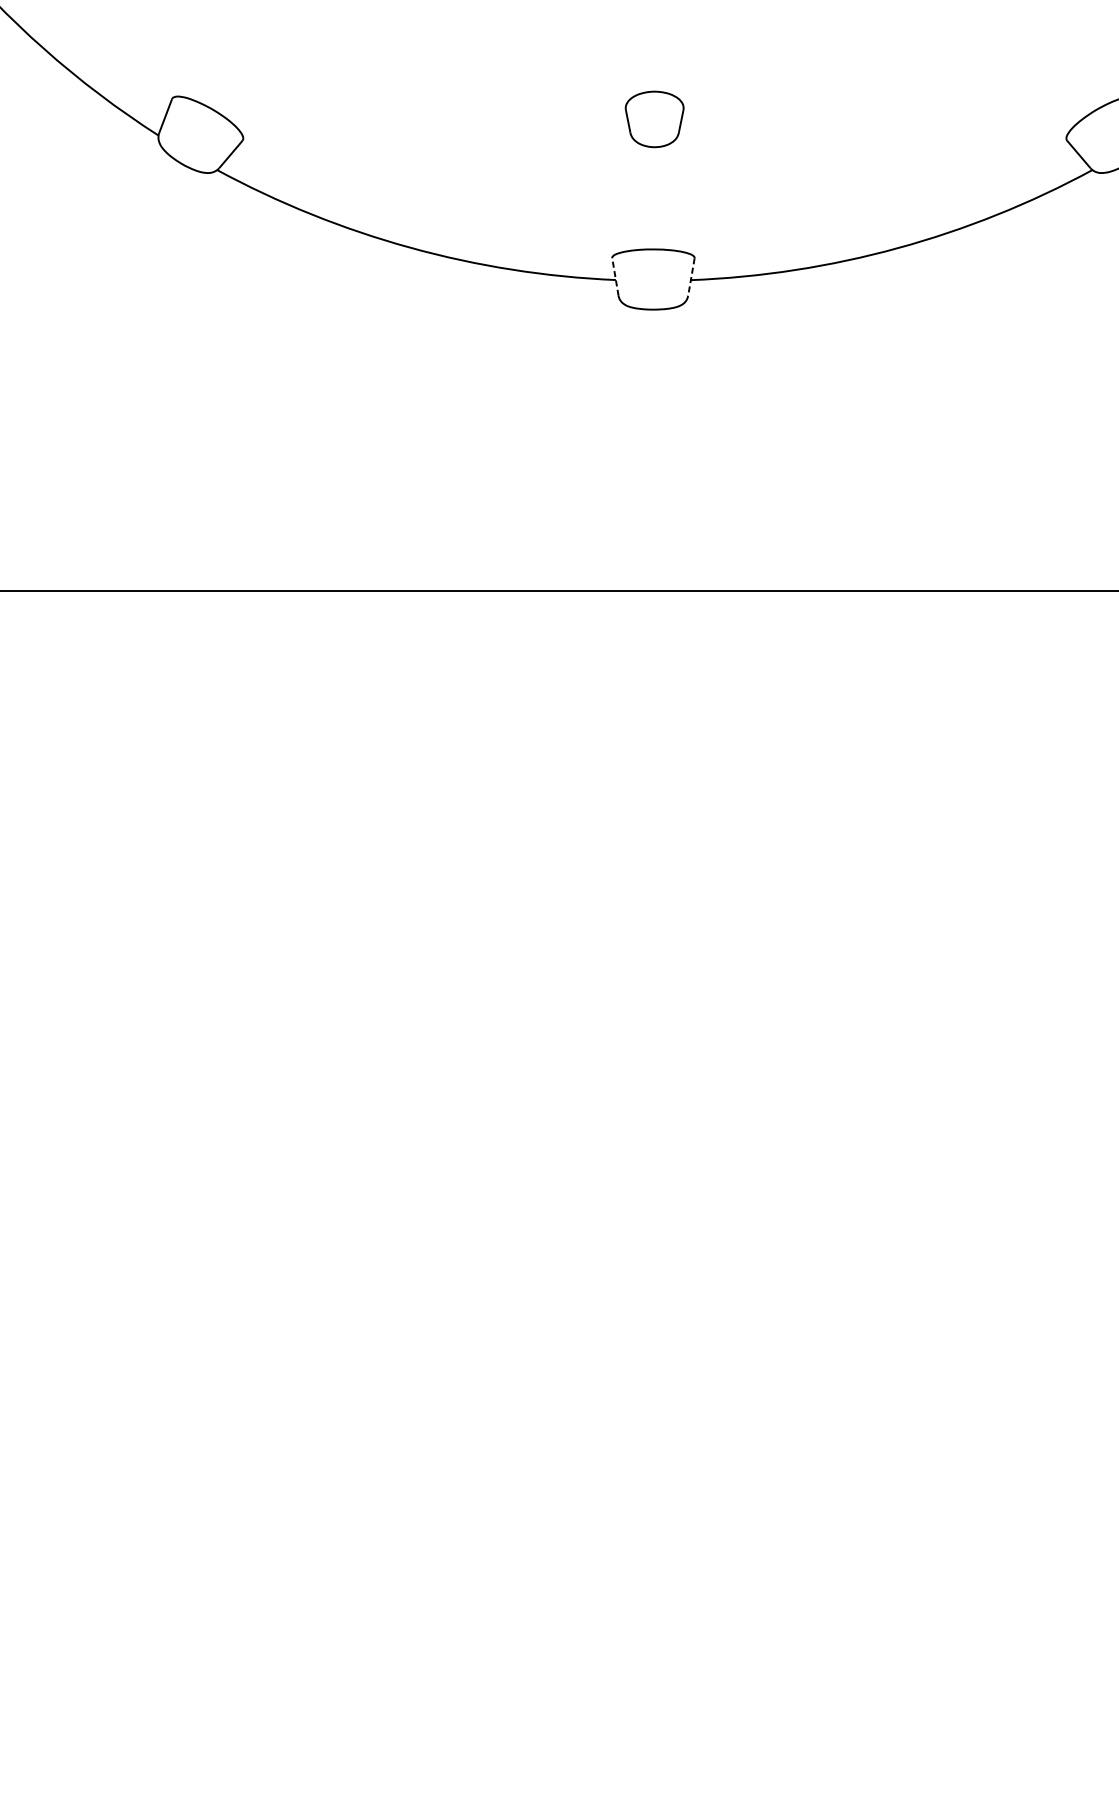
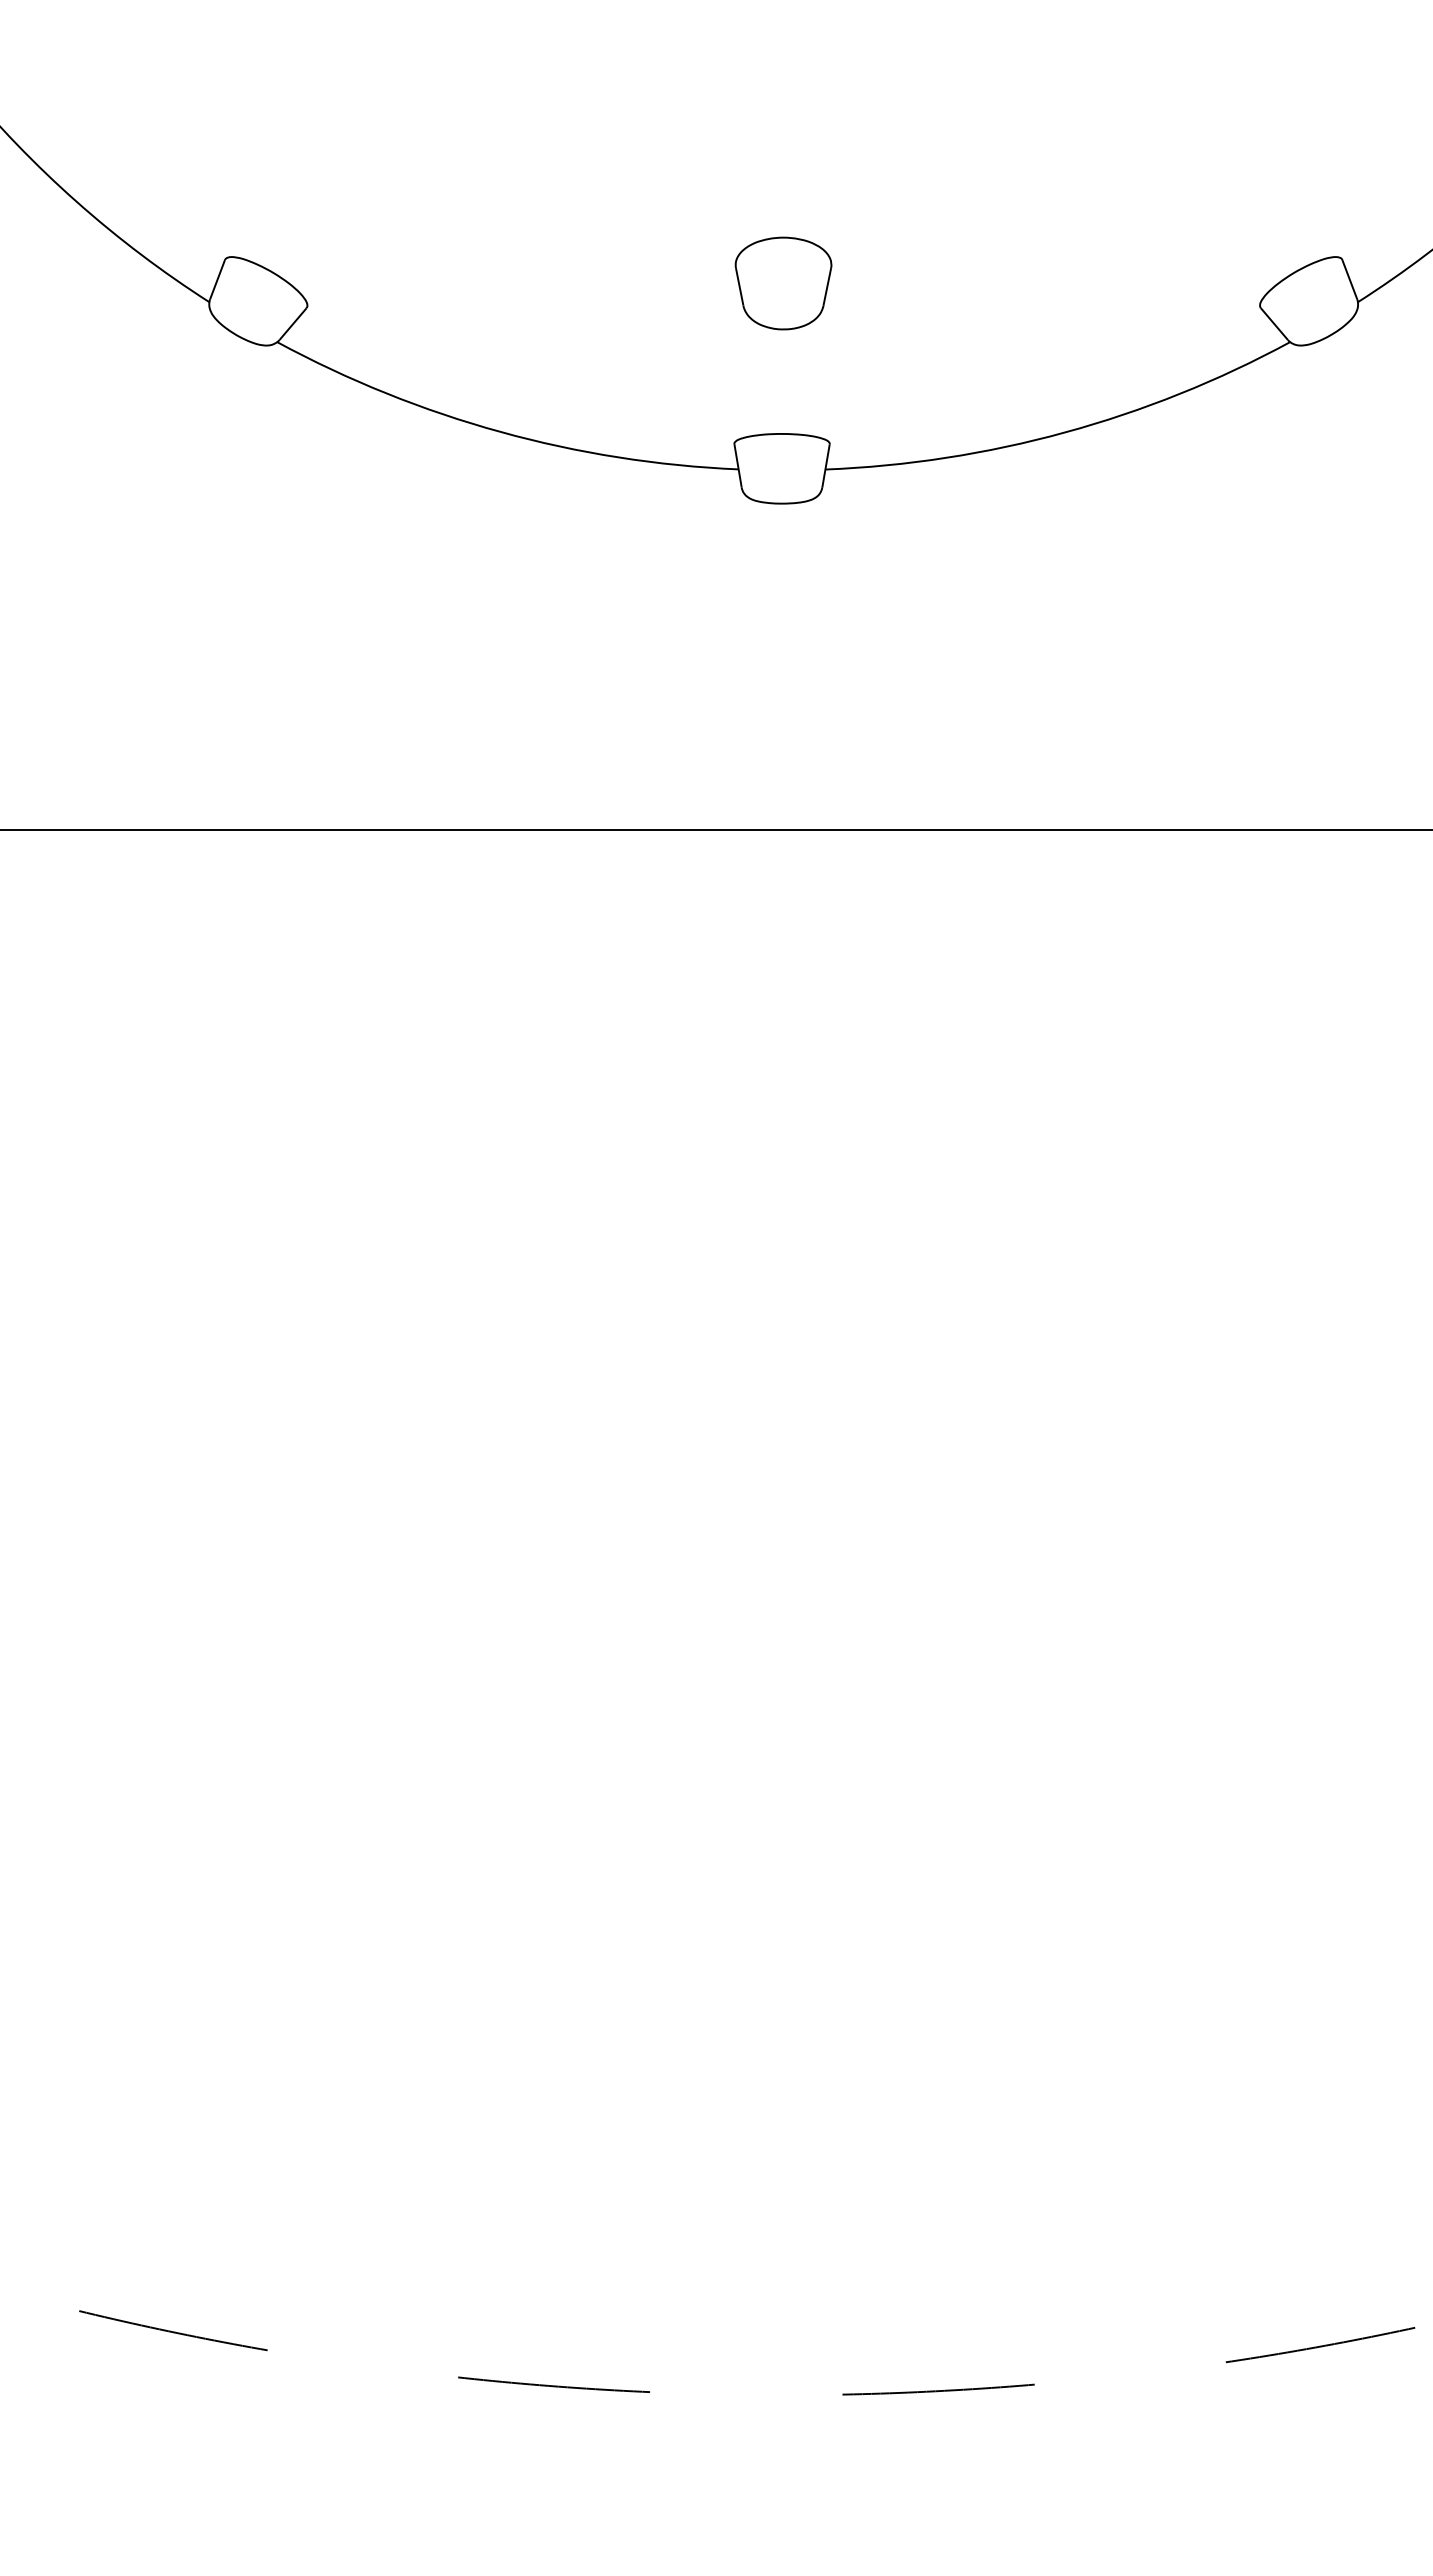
part: (654, 119) -> (783, 283), size x1.43
line: (614, 276) -> (737, 465), dashed -> solid
line: (690, 277) -> (825, 466), dashed -> solid

